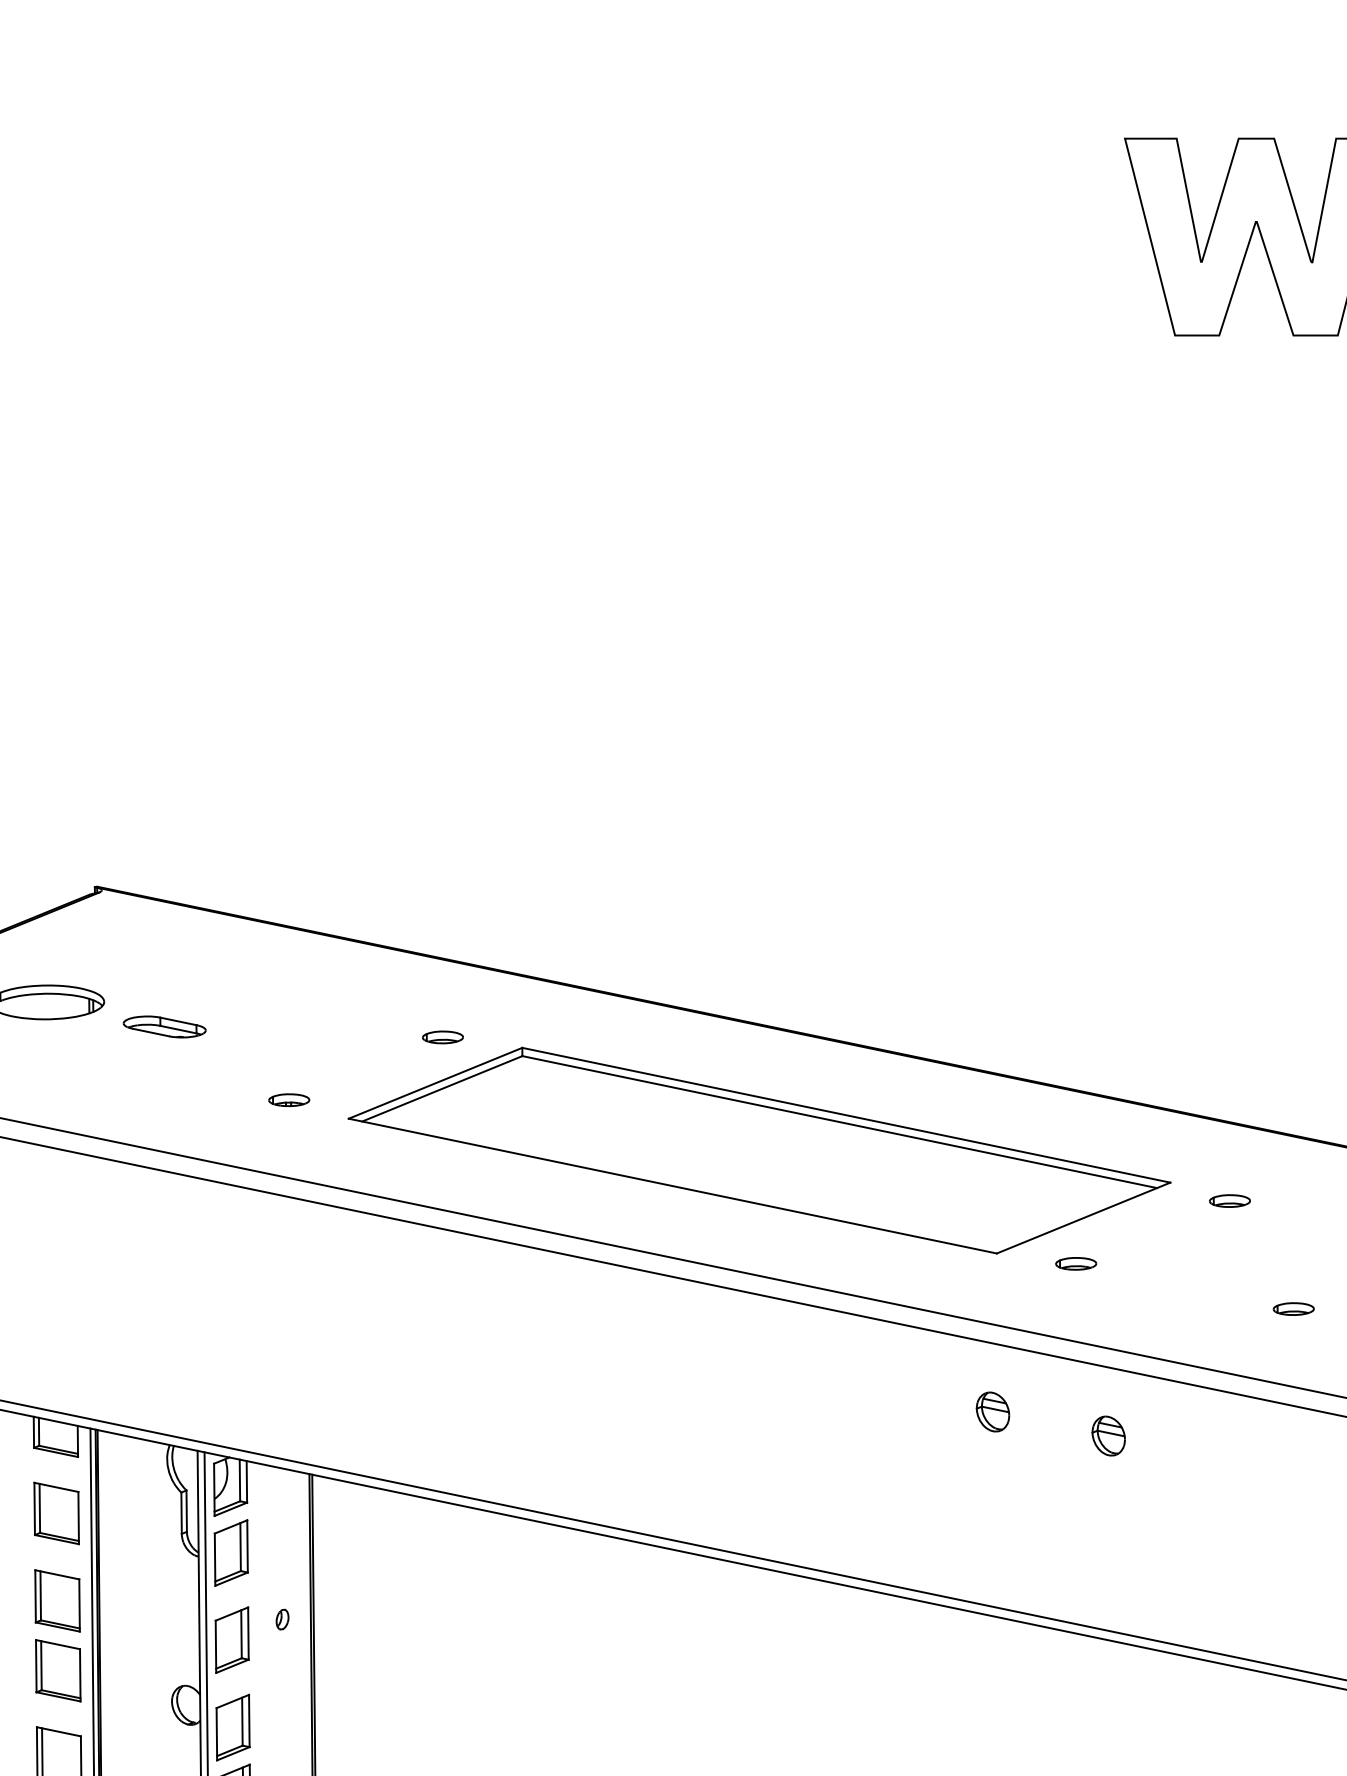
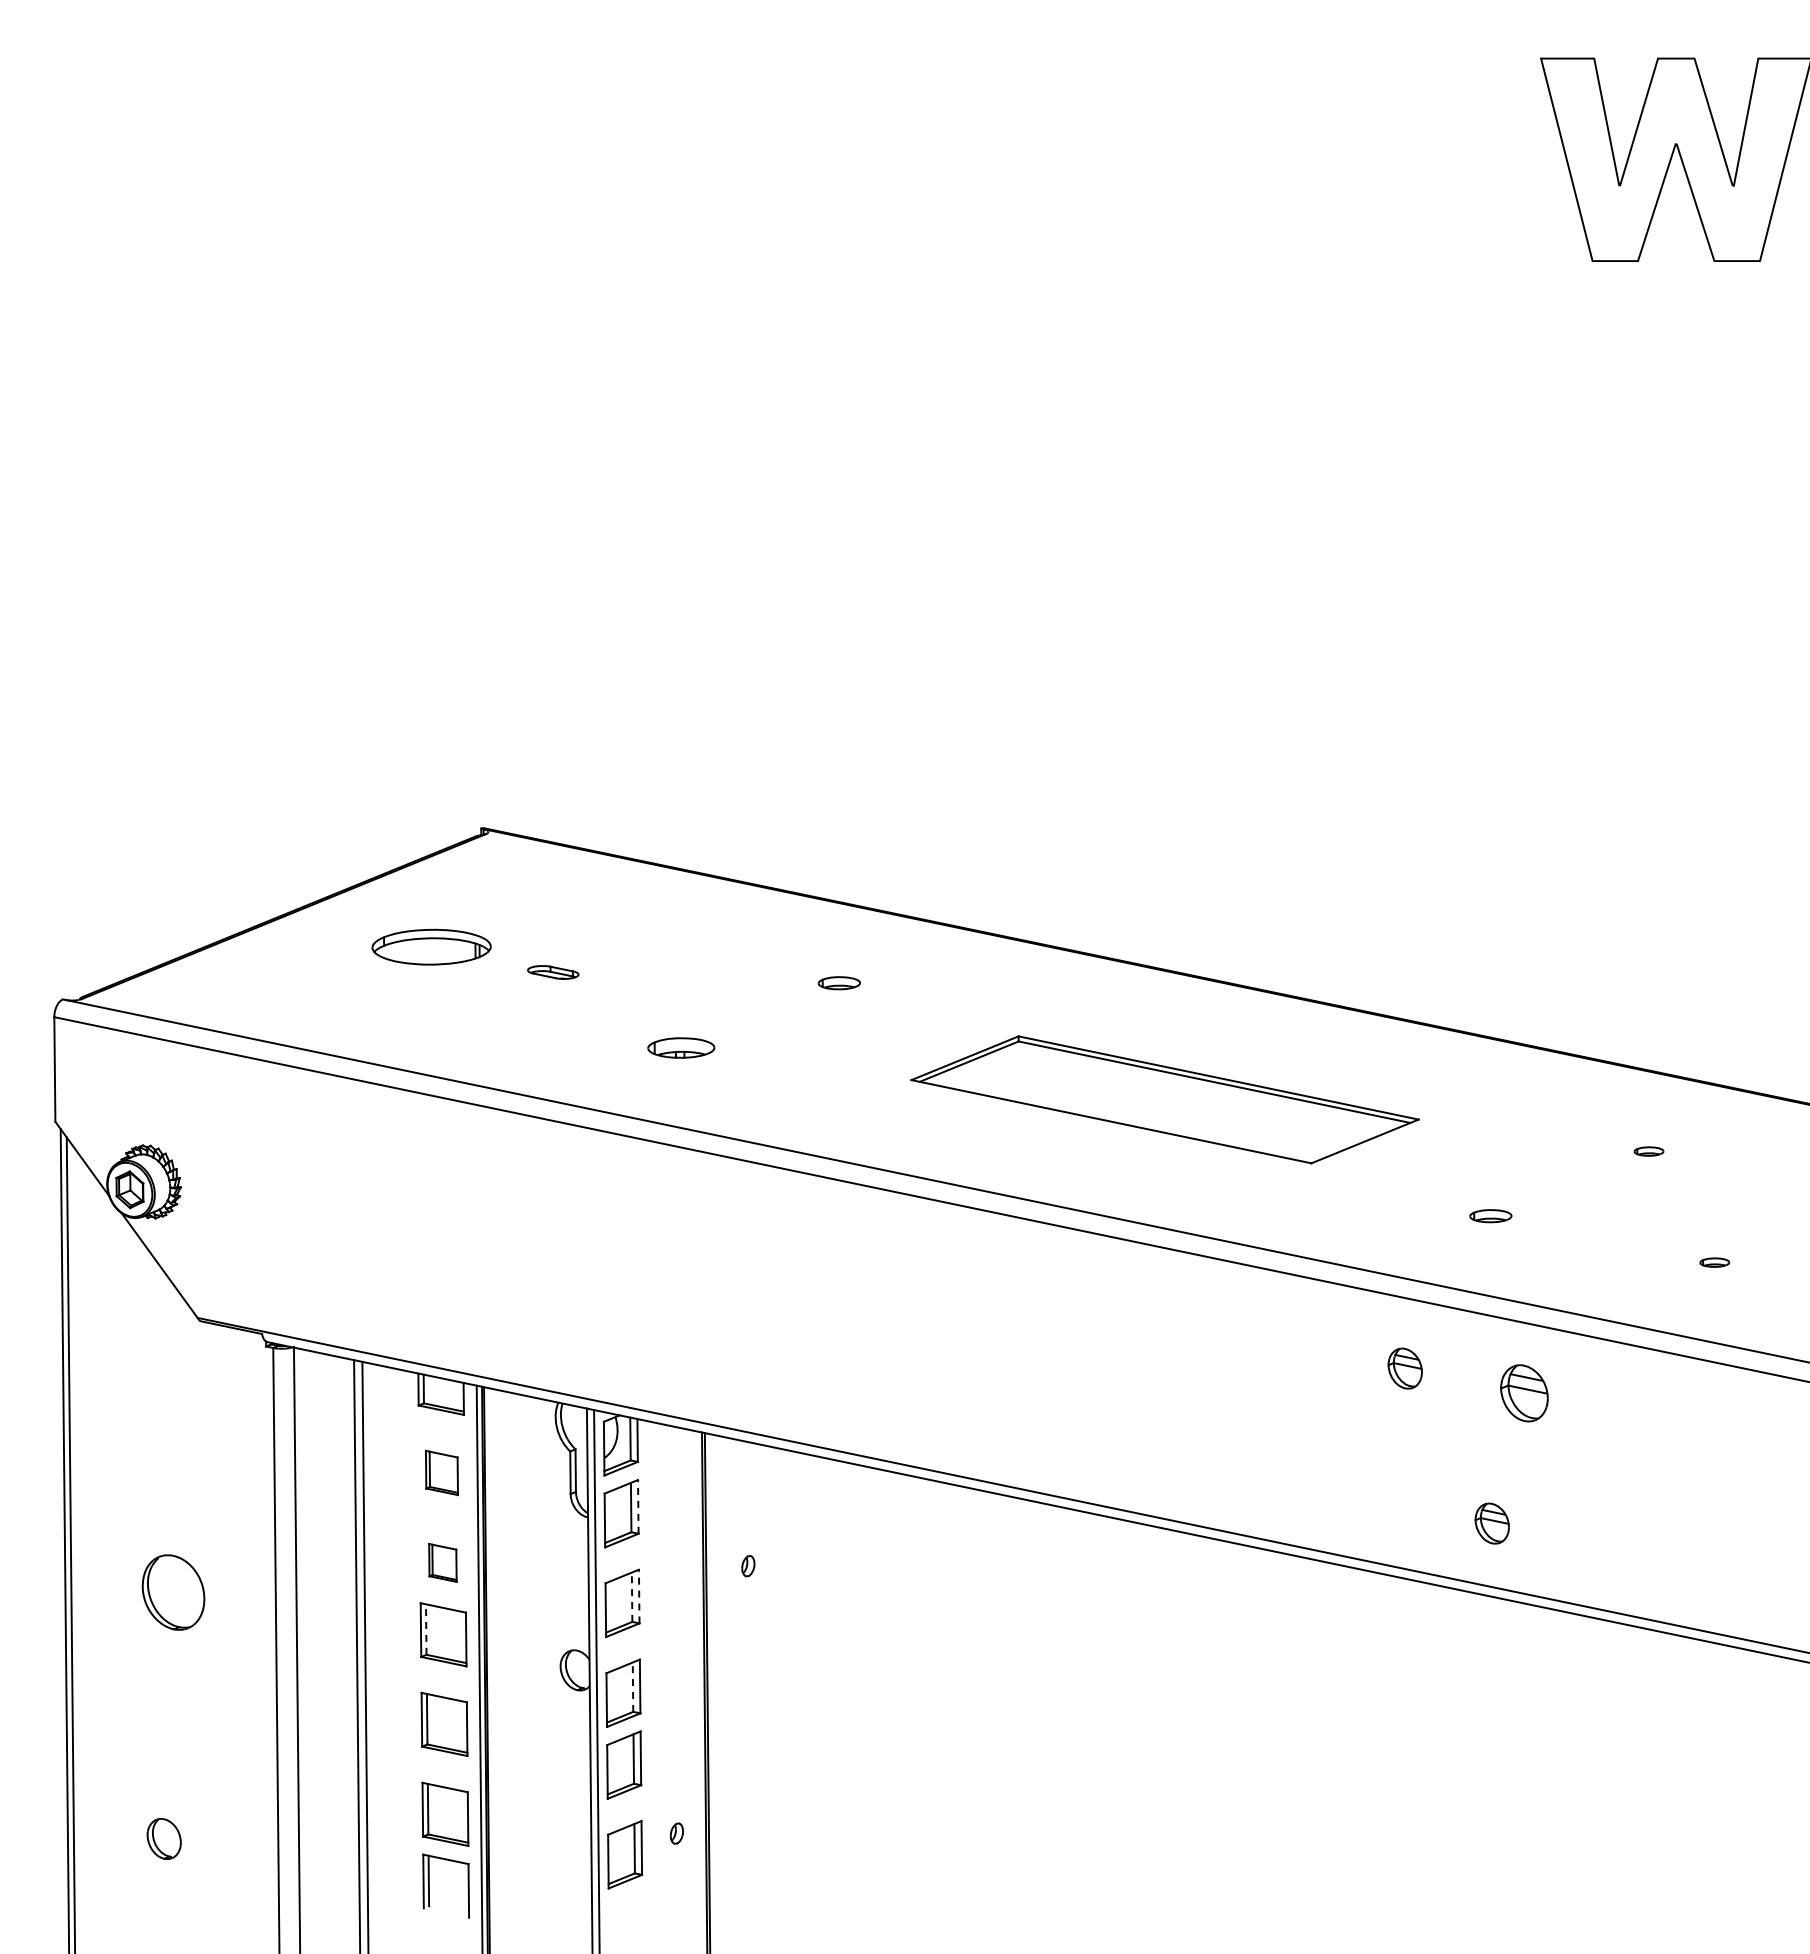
part: (165, 1026) -> (553, 972), size x0.6
part: (288, 1099) -> (680, 1047), size x1.6
part: (758, 1150) -> (1164, 1099), size x0.6
part: (1229, 1200) -> (1648, 1151), size x0.7
part: (1293, 1308) -> (1714, 1262), size x0.7
part: (1107, 1436) -> (1523, 1393), size x1.4
part: (56, 1512) -> (441, 1472), size x0.7
line: (247, 1546) -> (638, 1506), solid -> dashed
part: (1076, 1562) -> (1491, 1523), added
part: (57, 1600) -> (442, 1562), size x0.6
part: (282, 1619) -> (748, 1566), moved
line: (248, 1633) -> (639, 1596), solid -> dashed
line: (241, 1634) -> (632, 1597), solid -> dashed
line: (41, 1665) -> (426, 1629), solid -> dashed
line: (242, 1721) -> (633, 1687), solid -> dashed

